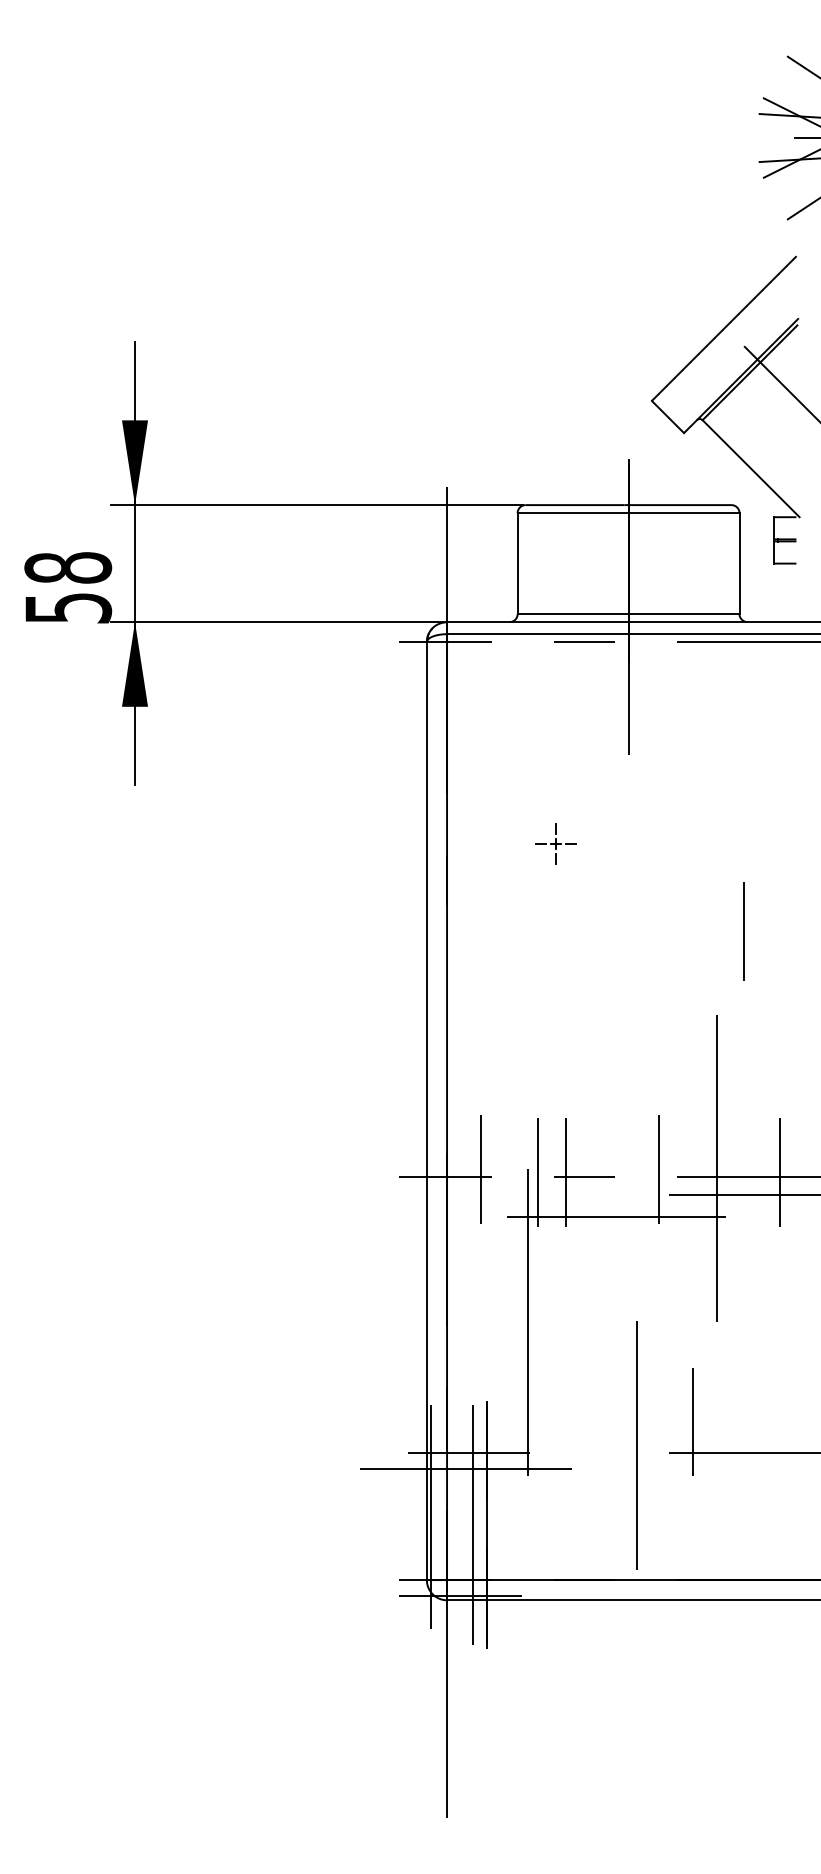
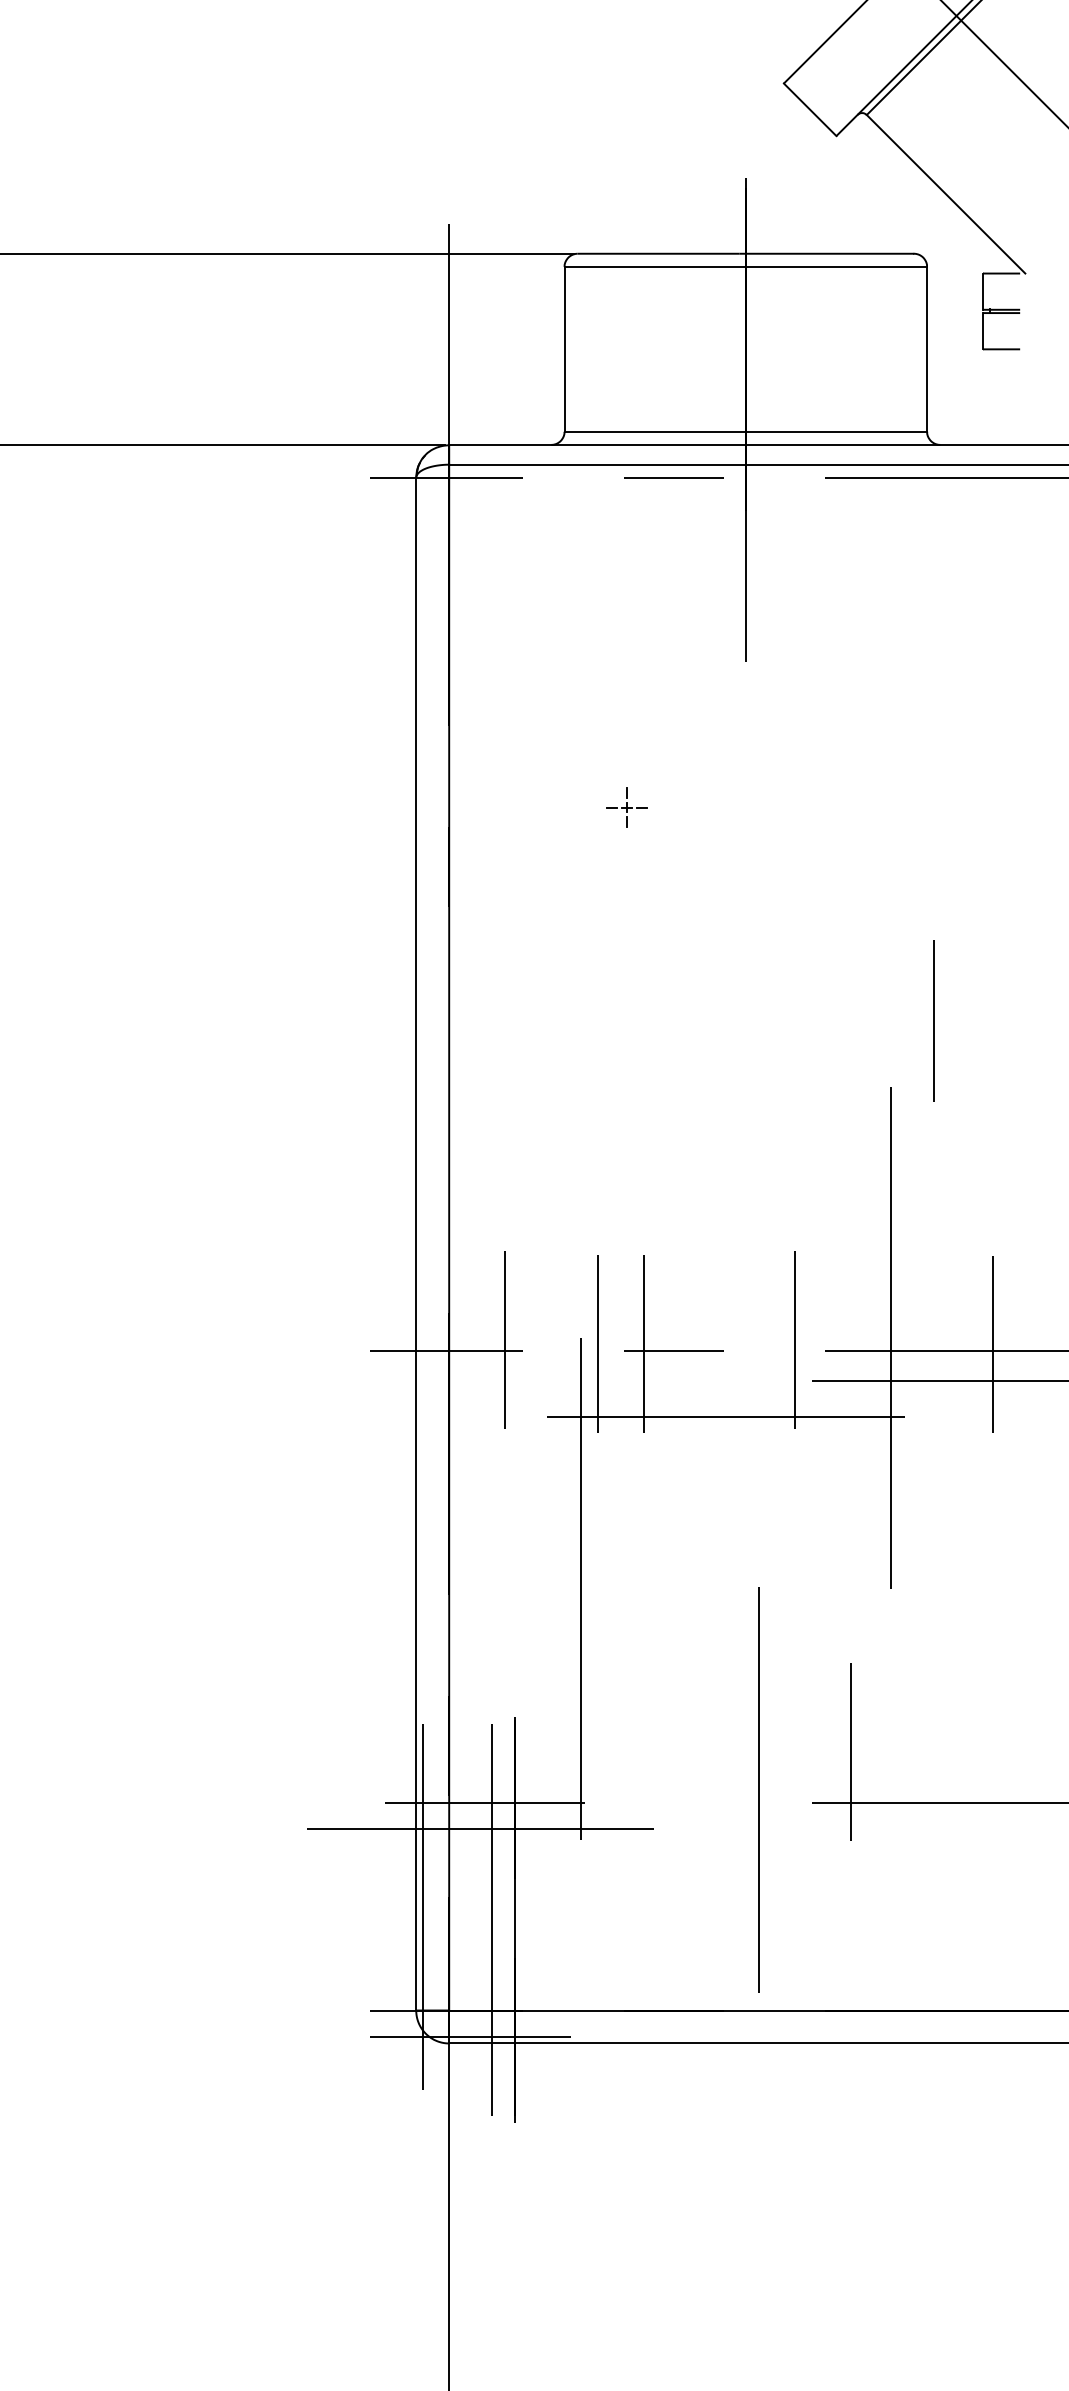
part: (555, 843) -> (626, 806), size x0.6
line: (743, 931) -> (933, 1020), moved

